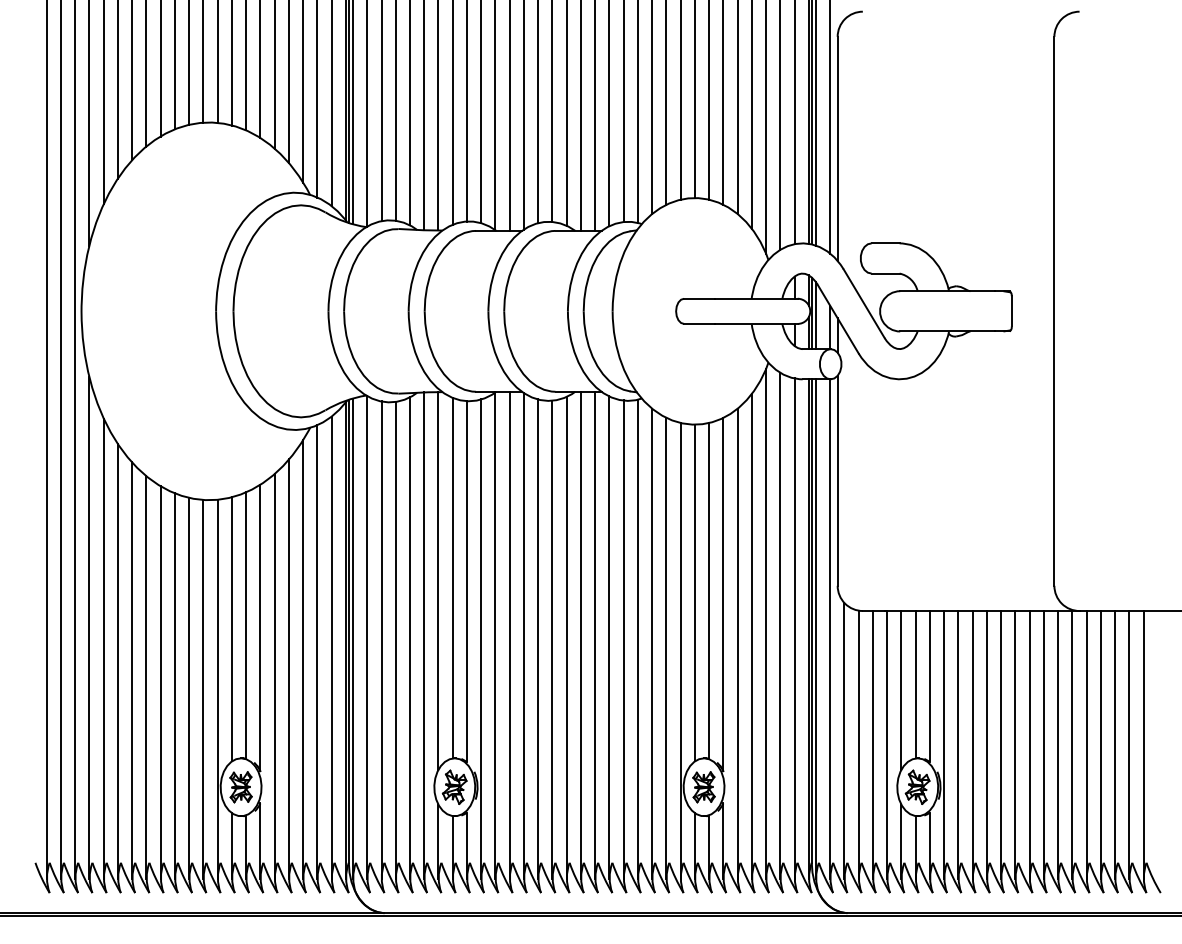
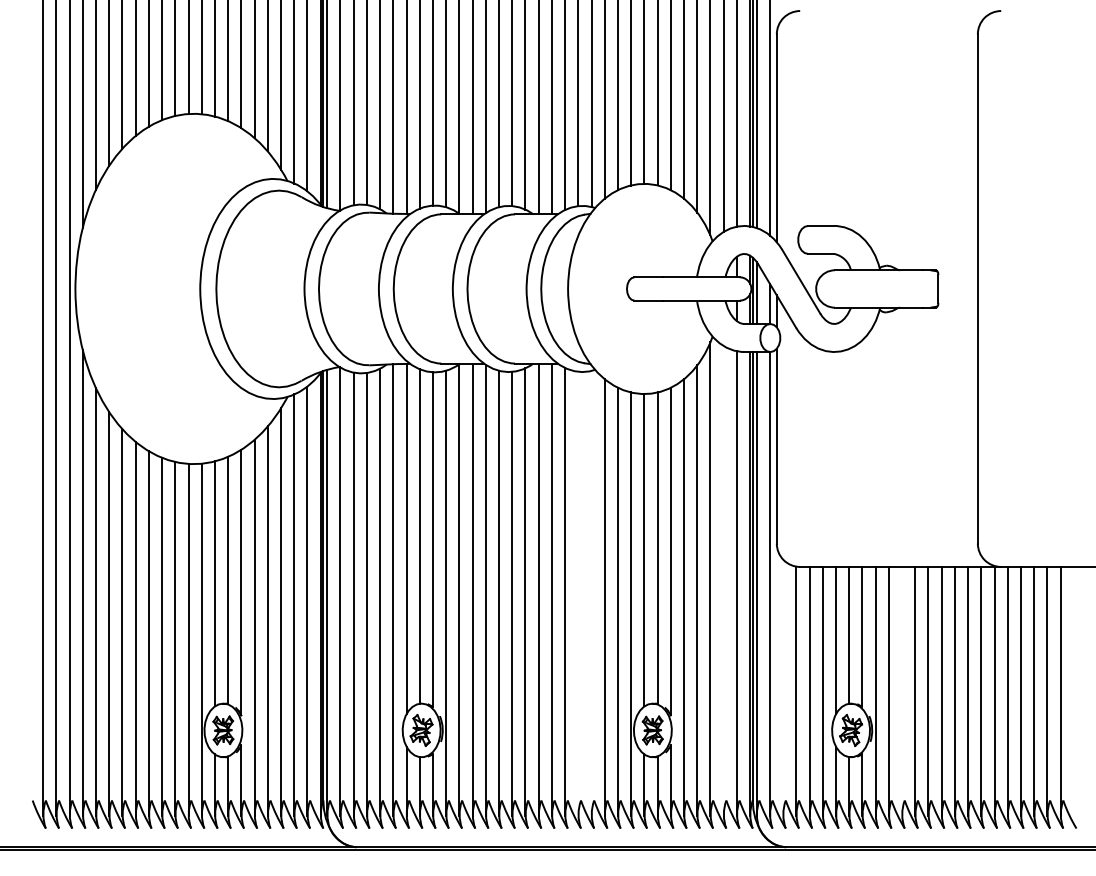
line: (780, 625) -> (723, 580), removed
line: (623, 639) -> (578, 593), removed
line: (637, 639) -> (591, 593), removed
line: (844, 741) -> (783, 687), removed
line: (972, 745) -> (901, 691), removed

